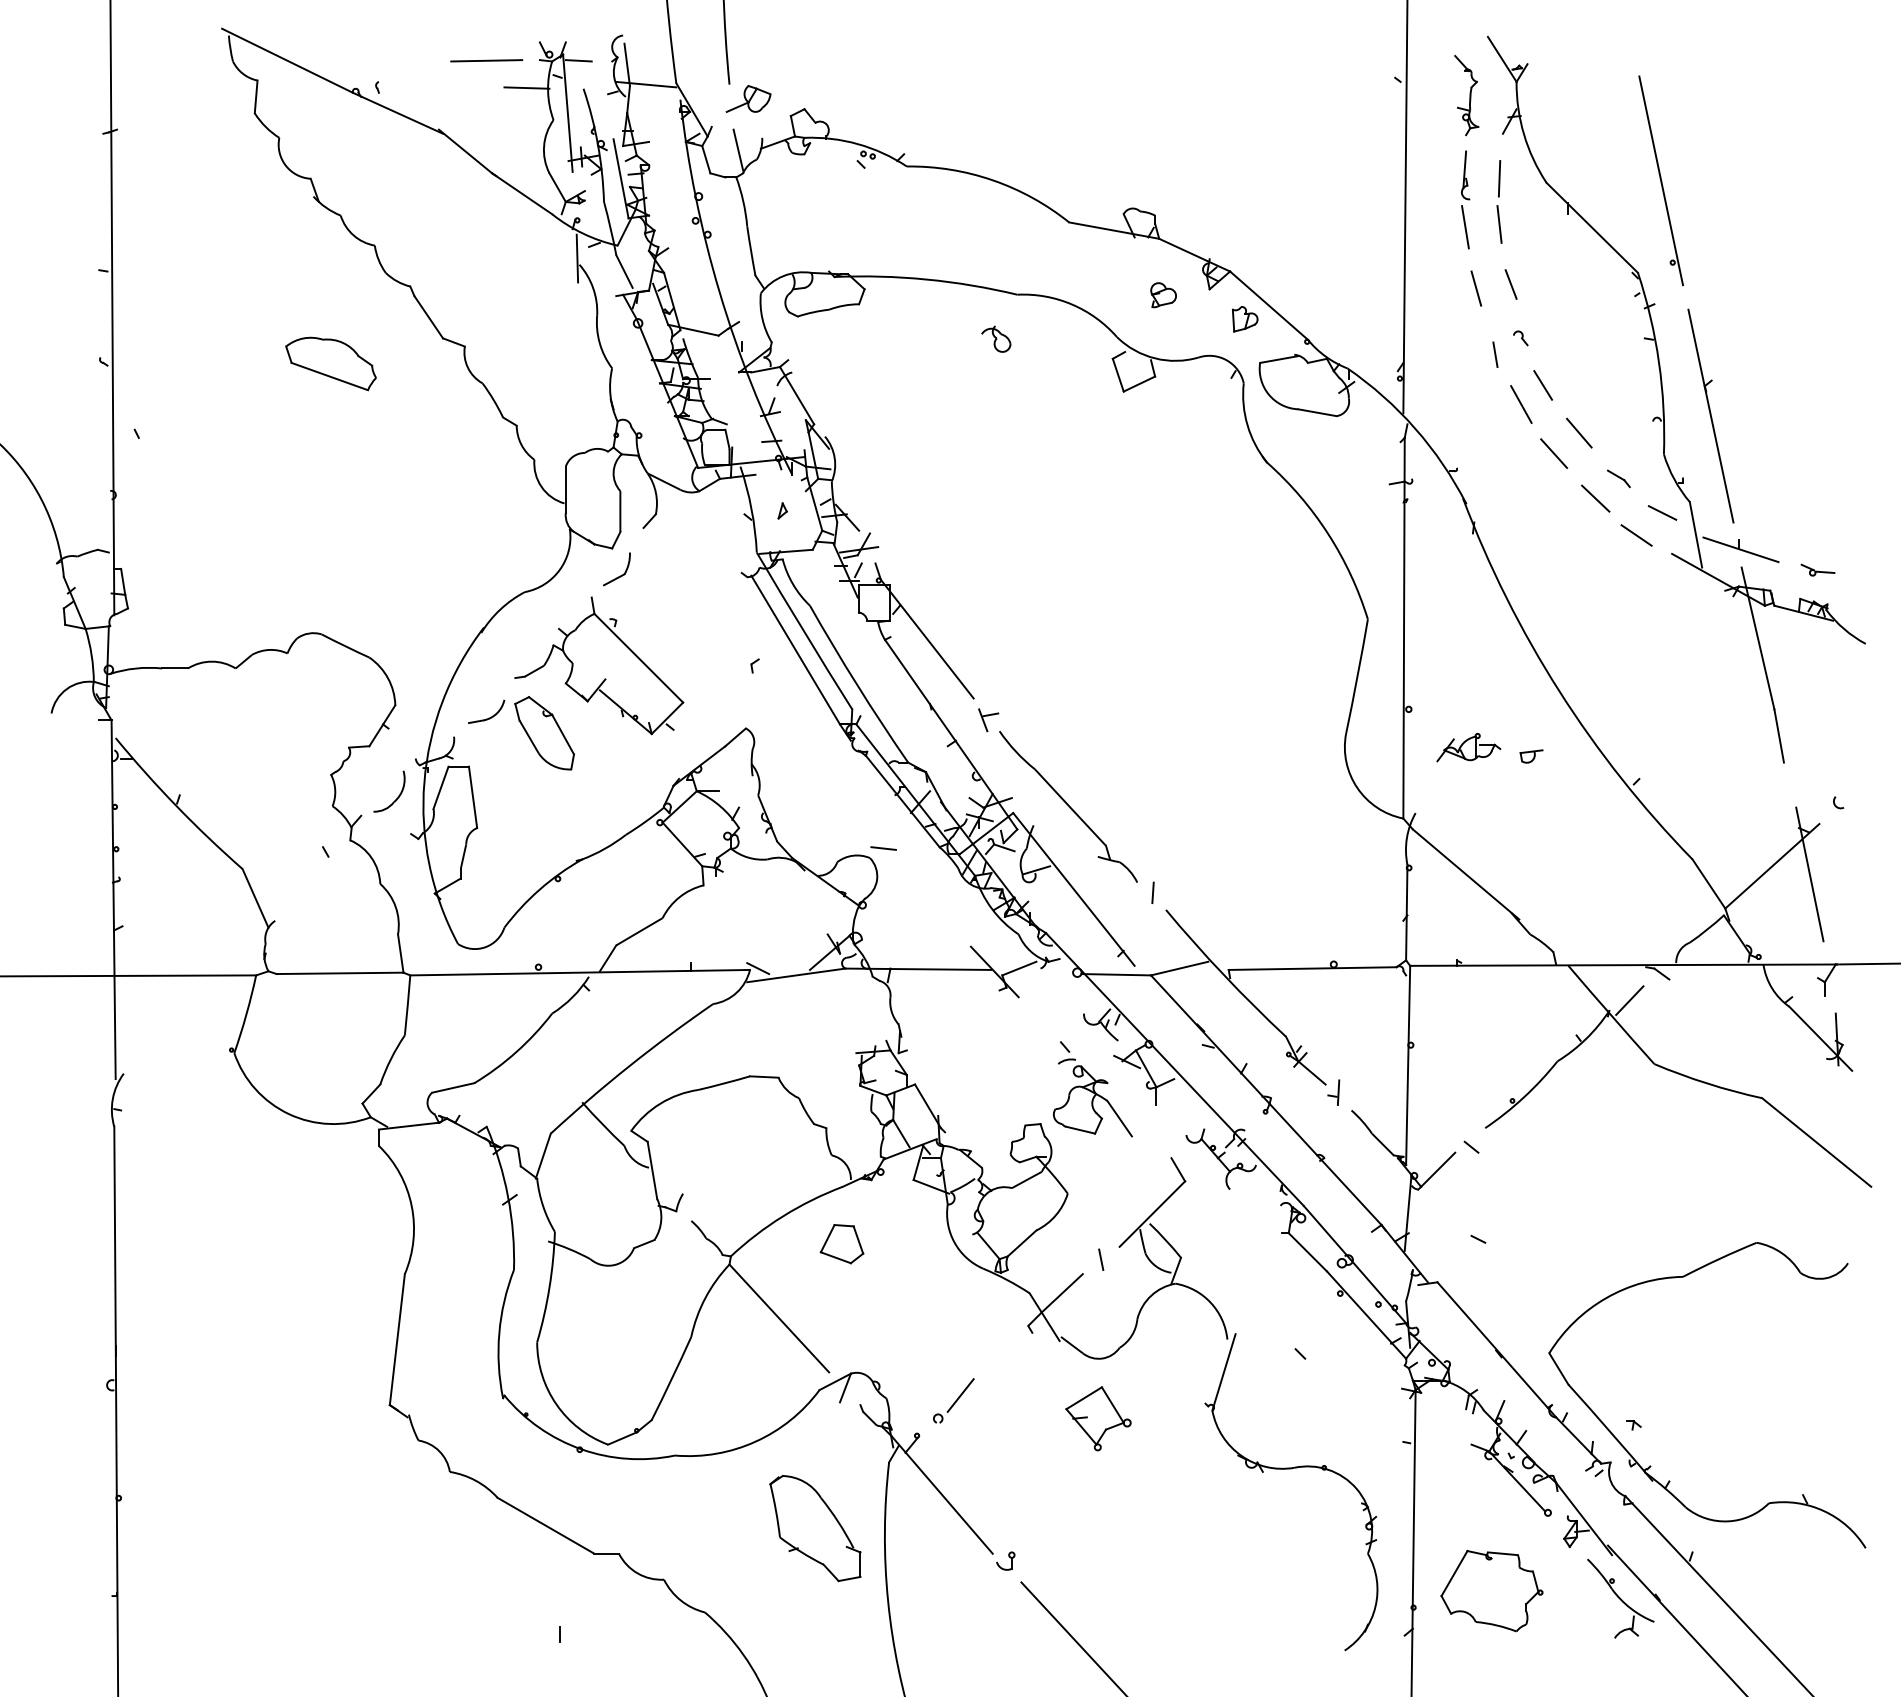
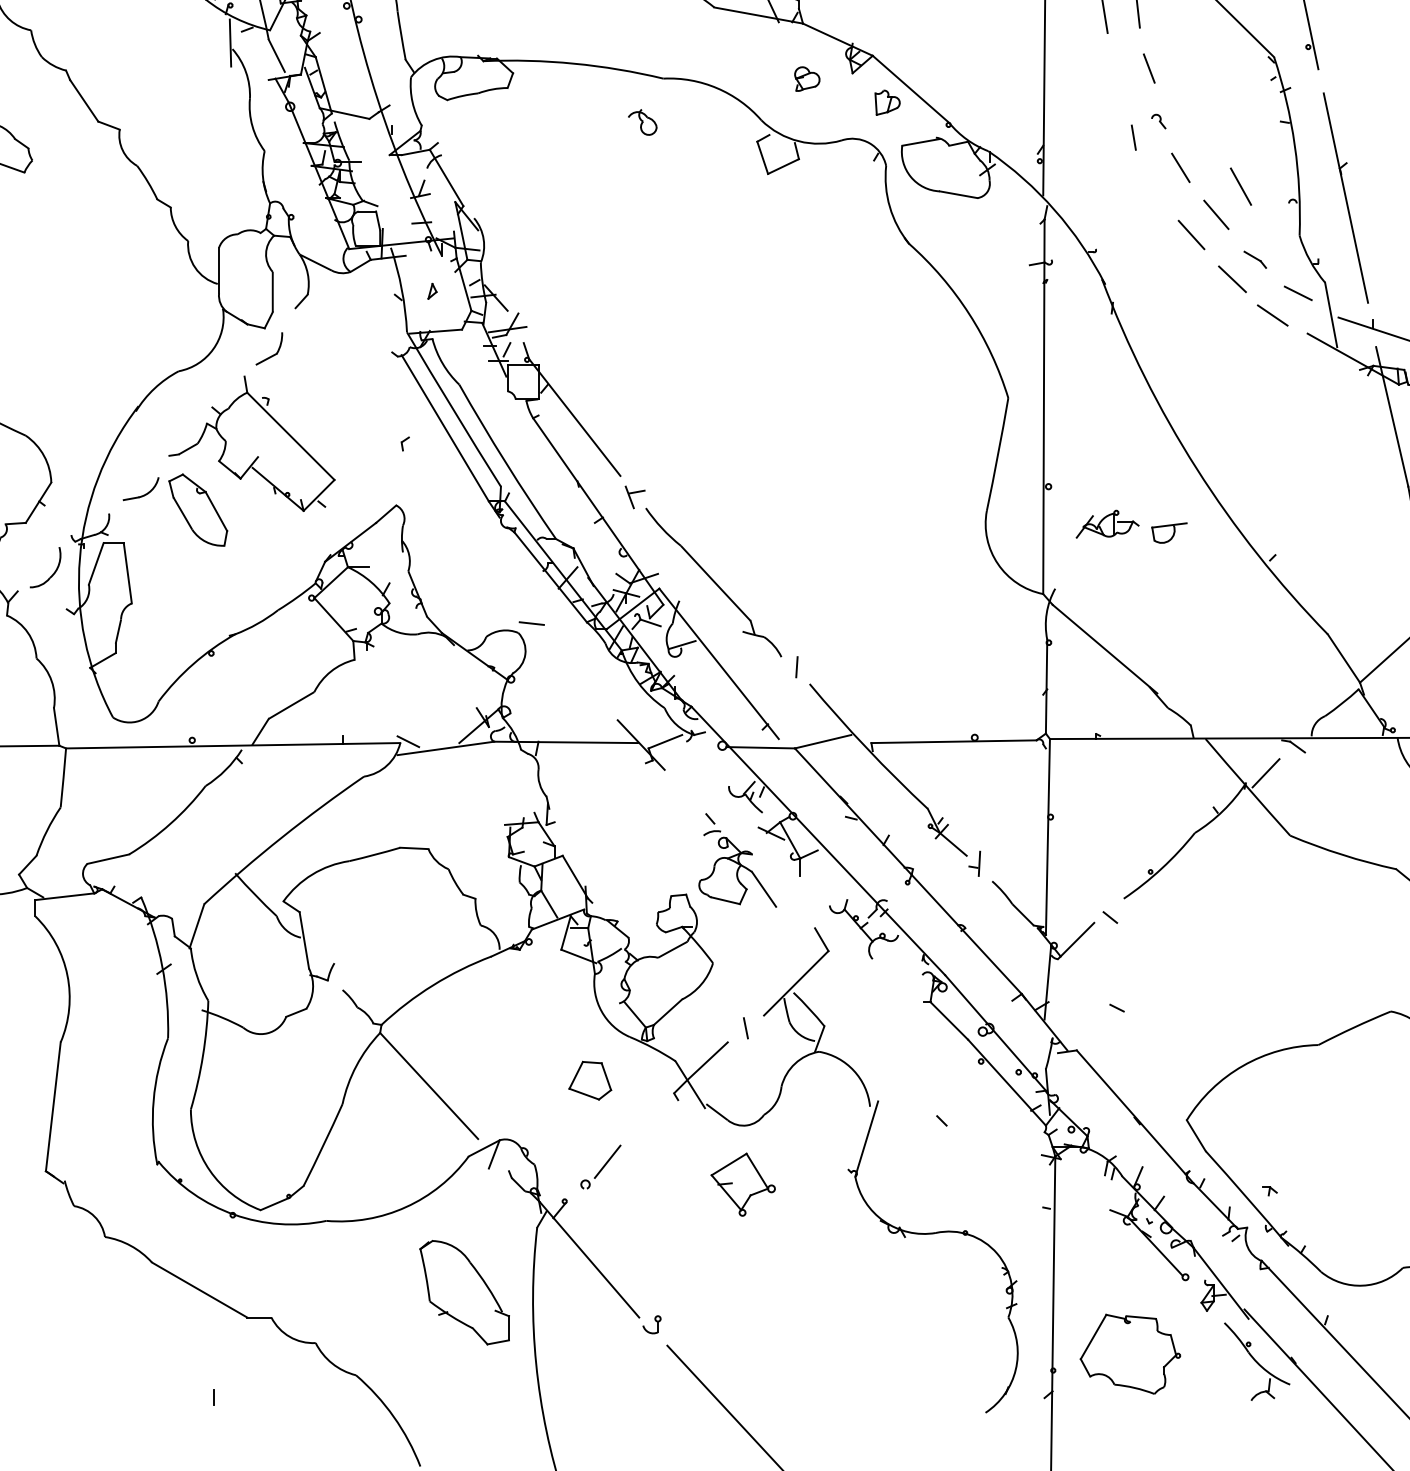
line: (1475, 288) -> (1114, 72), removed
line: (1521, 404) -> (1241, 186), moved
part: (1531, 756) -> (1169, 533), size x1.6
part: (841, 1244) -> (589, 1081), moved

